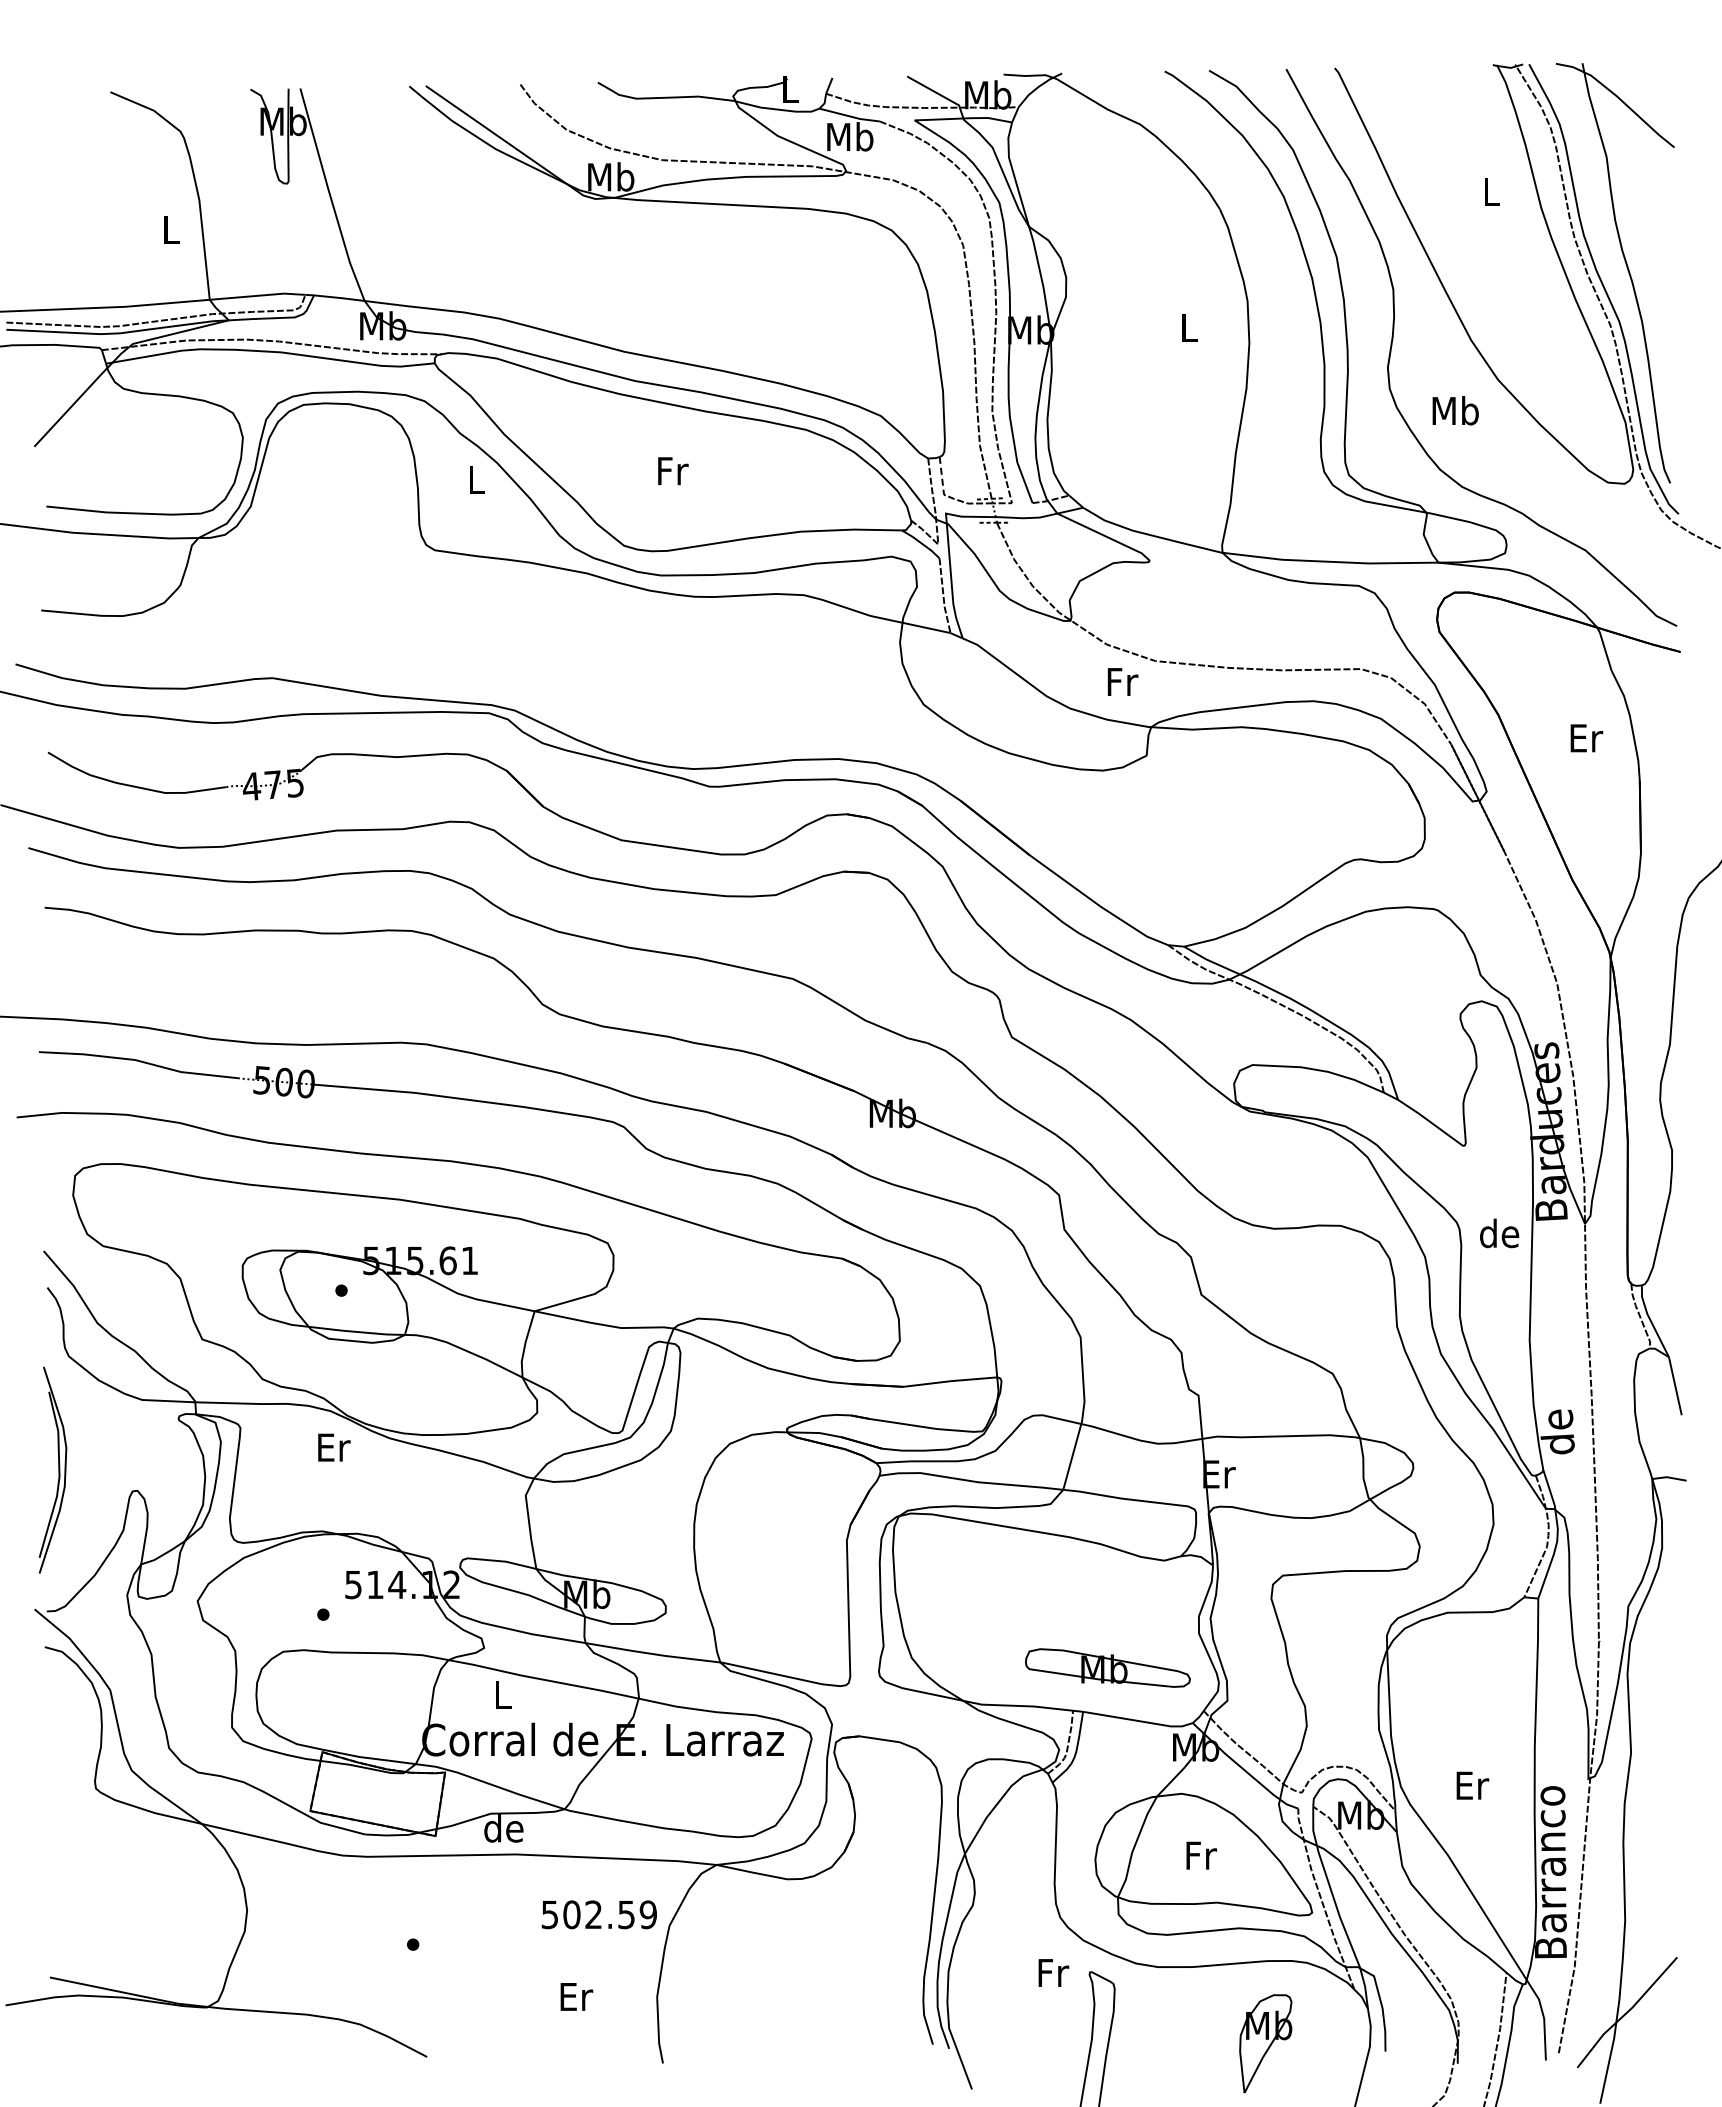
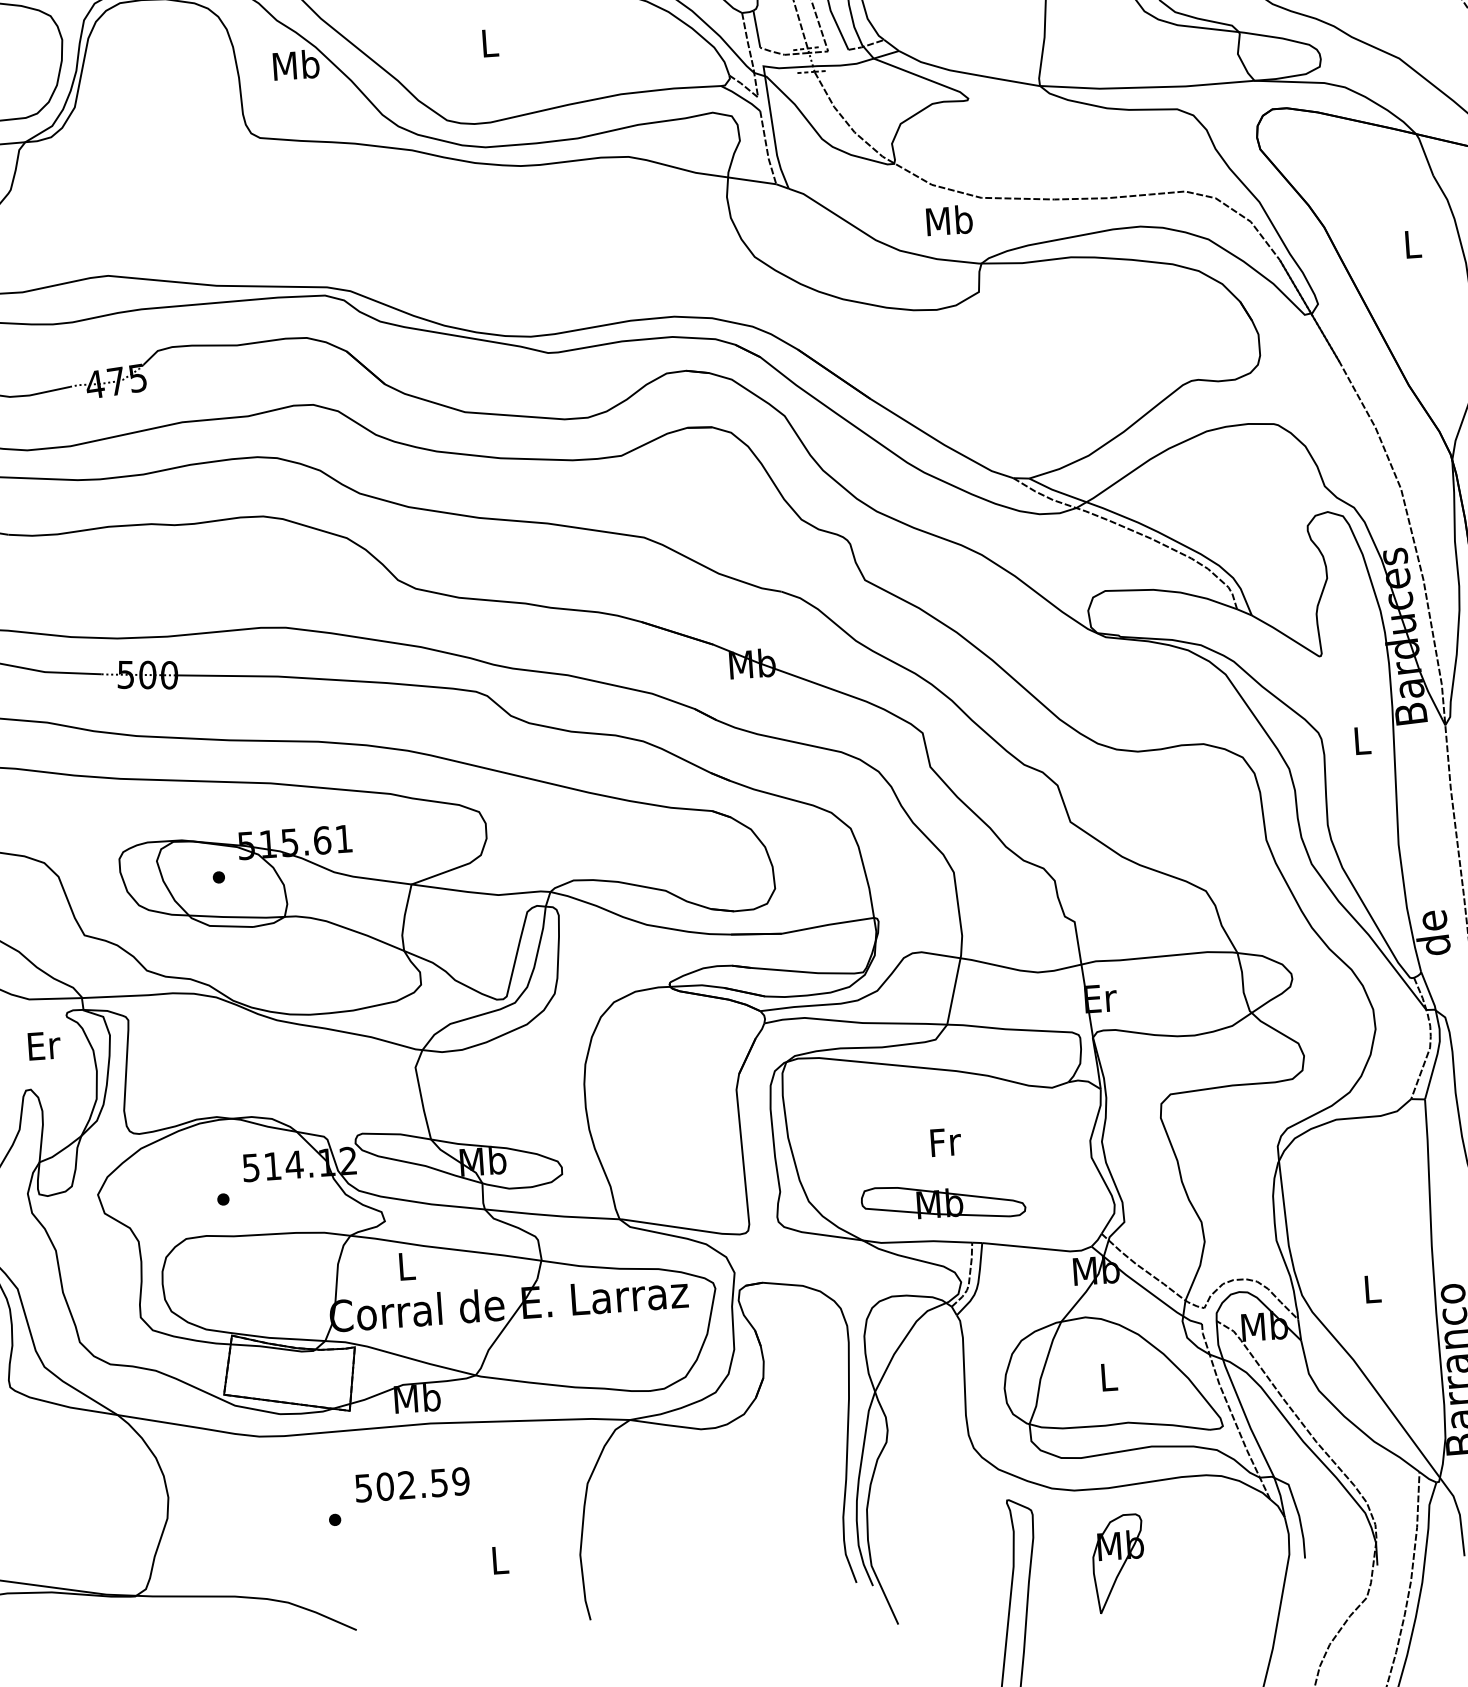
text: (673, 471) -> (490, 43), Fr -> L
line: (941, 476) -> (756, 29), dashed -> solid
text: (476, 479) -> (296, 65), L -> Mb
text: (1122, 681) -> (949, 220), Fr -> Mb
text: (1586, 738) -> (1413, 244), Er -> L
text: (1499, 1233) -> (1361, 740), de -> L
text: (334, 1447) -> (44, 1045), moved
part: (1107, 1667) -> (942, 1201), moved
text: (1472, 1785) -> (1372, 1289), Er -> L
text: (504, 1828) -> (417, 1398), de -> Mb
text: (1201, 1855) -> (1109, 1377), Fr -> L
text: (598, 1914) -> (411, 1484), moved
text: (1053, 1972) -> (945, 1141), moved
text: (576, 1996) -> (500, 1559), Er -> L
part: (1265, 2043) -> (1118, 1563), moved

